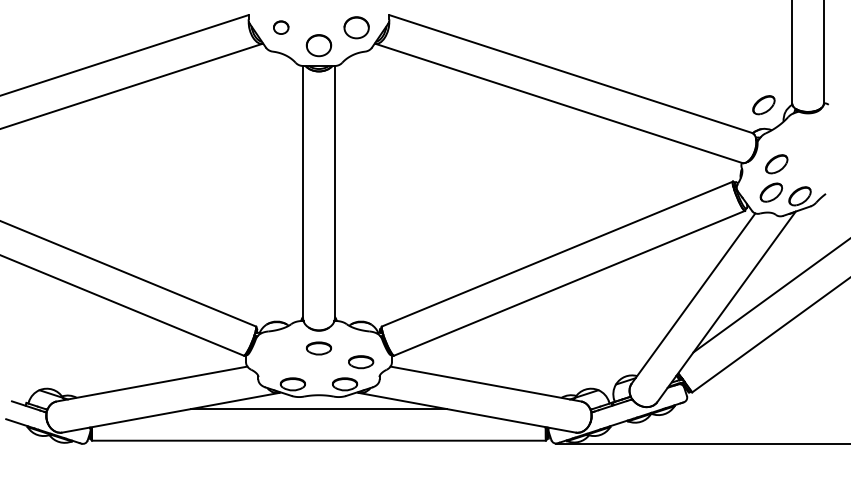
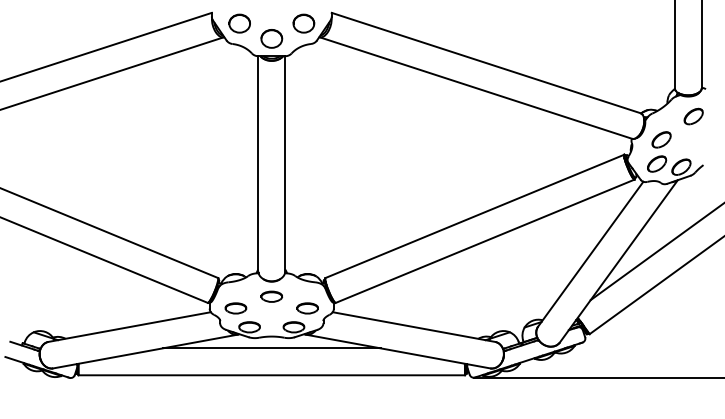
part: (281, 27) -> (239, 23), size x1.67
part: (763, 105) -> (693, 116), moved
part: (276, 362) -> (235, 308), added

